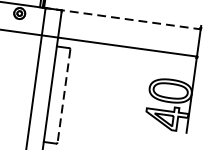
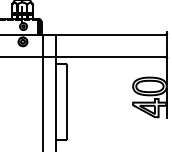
line: (121, 18) -> (103, 34), dashed -> solid
line: (63, 96) -> (66, 102), dashed -> solid

